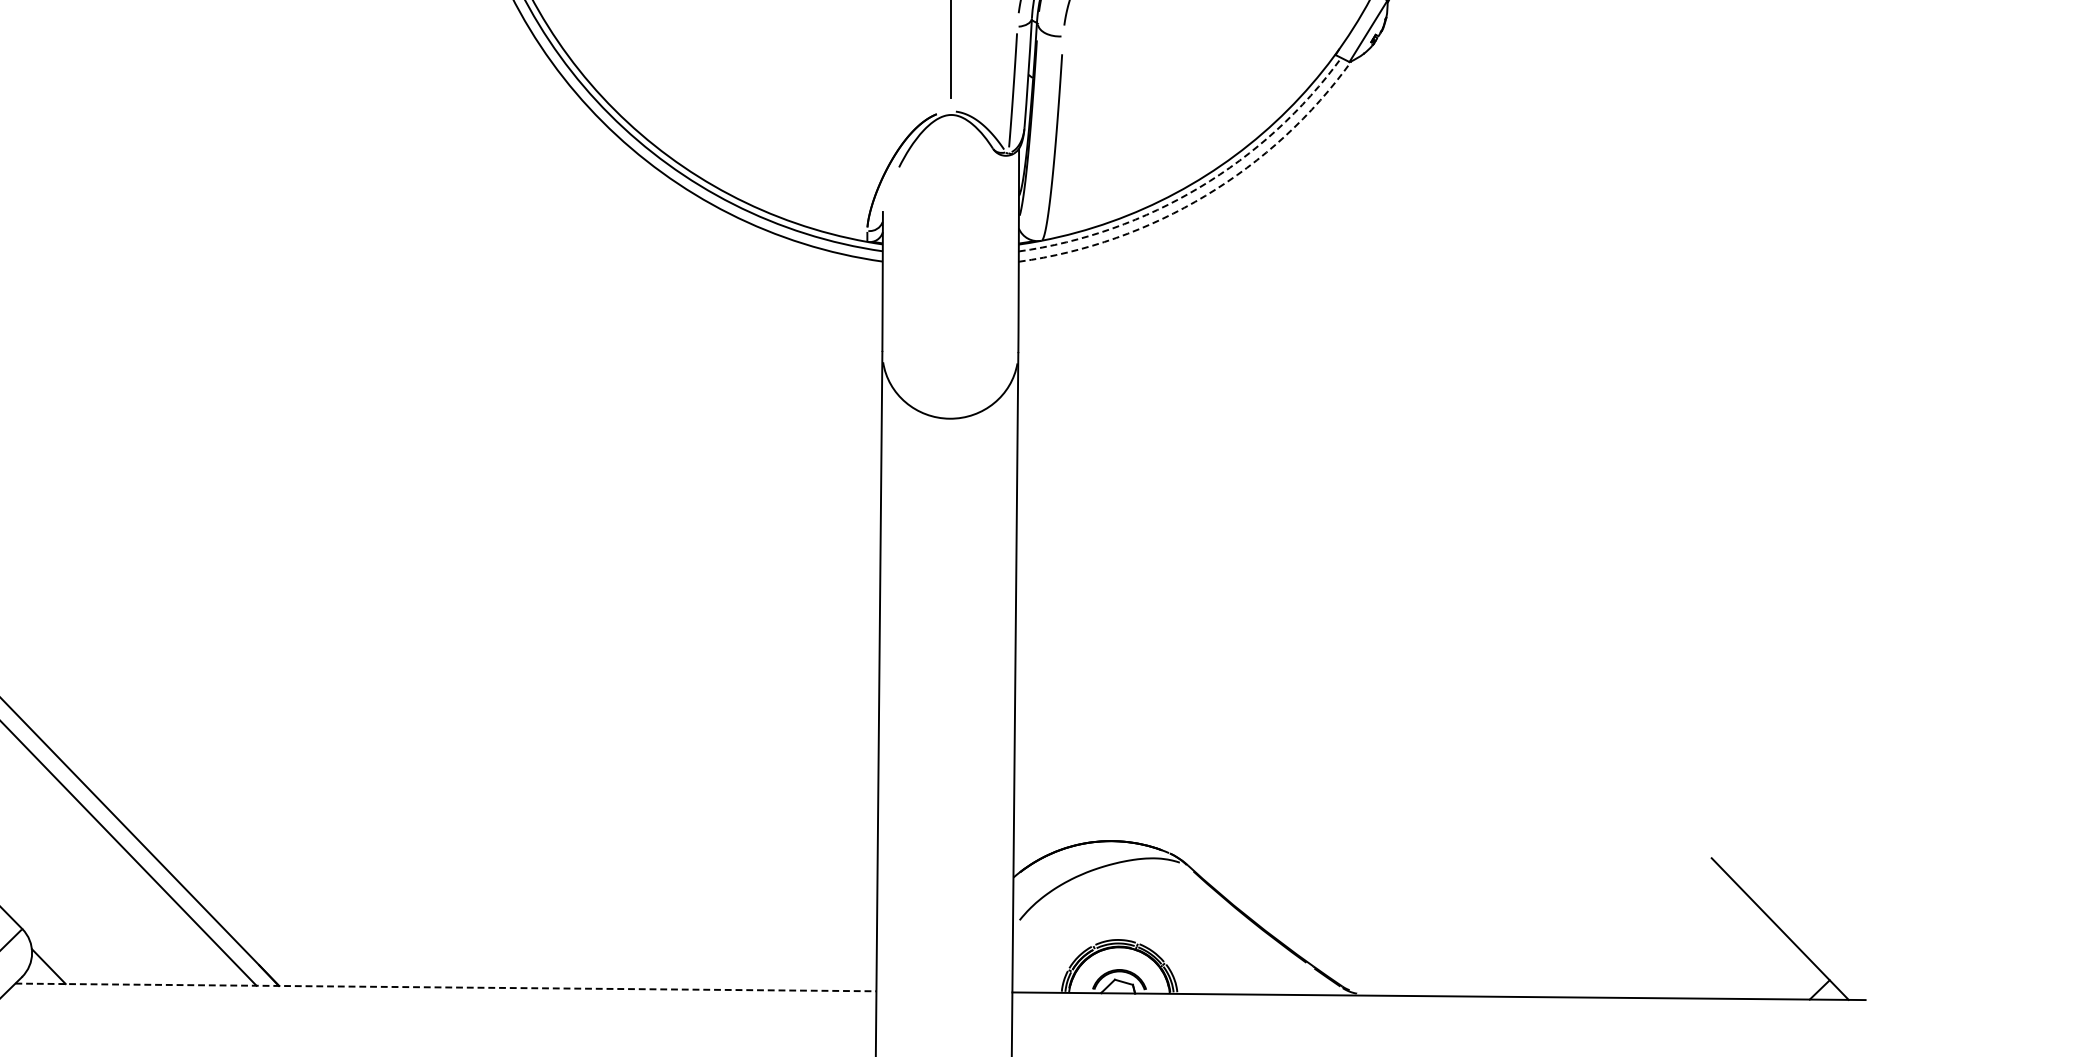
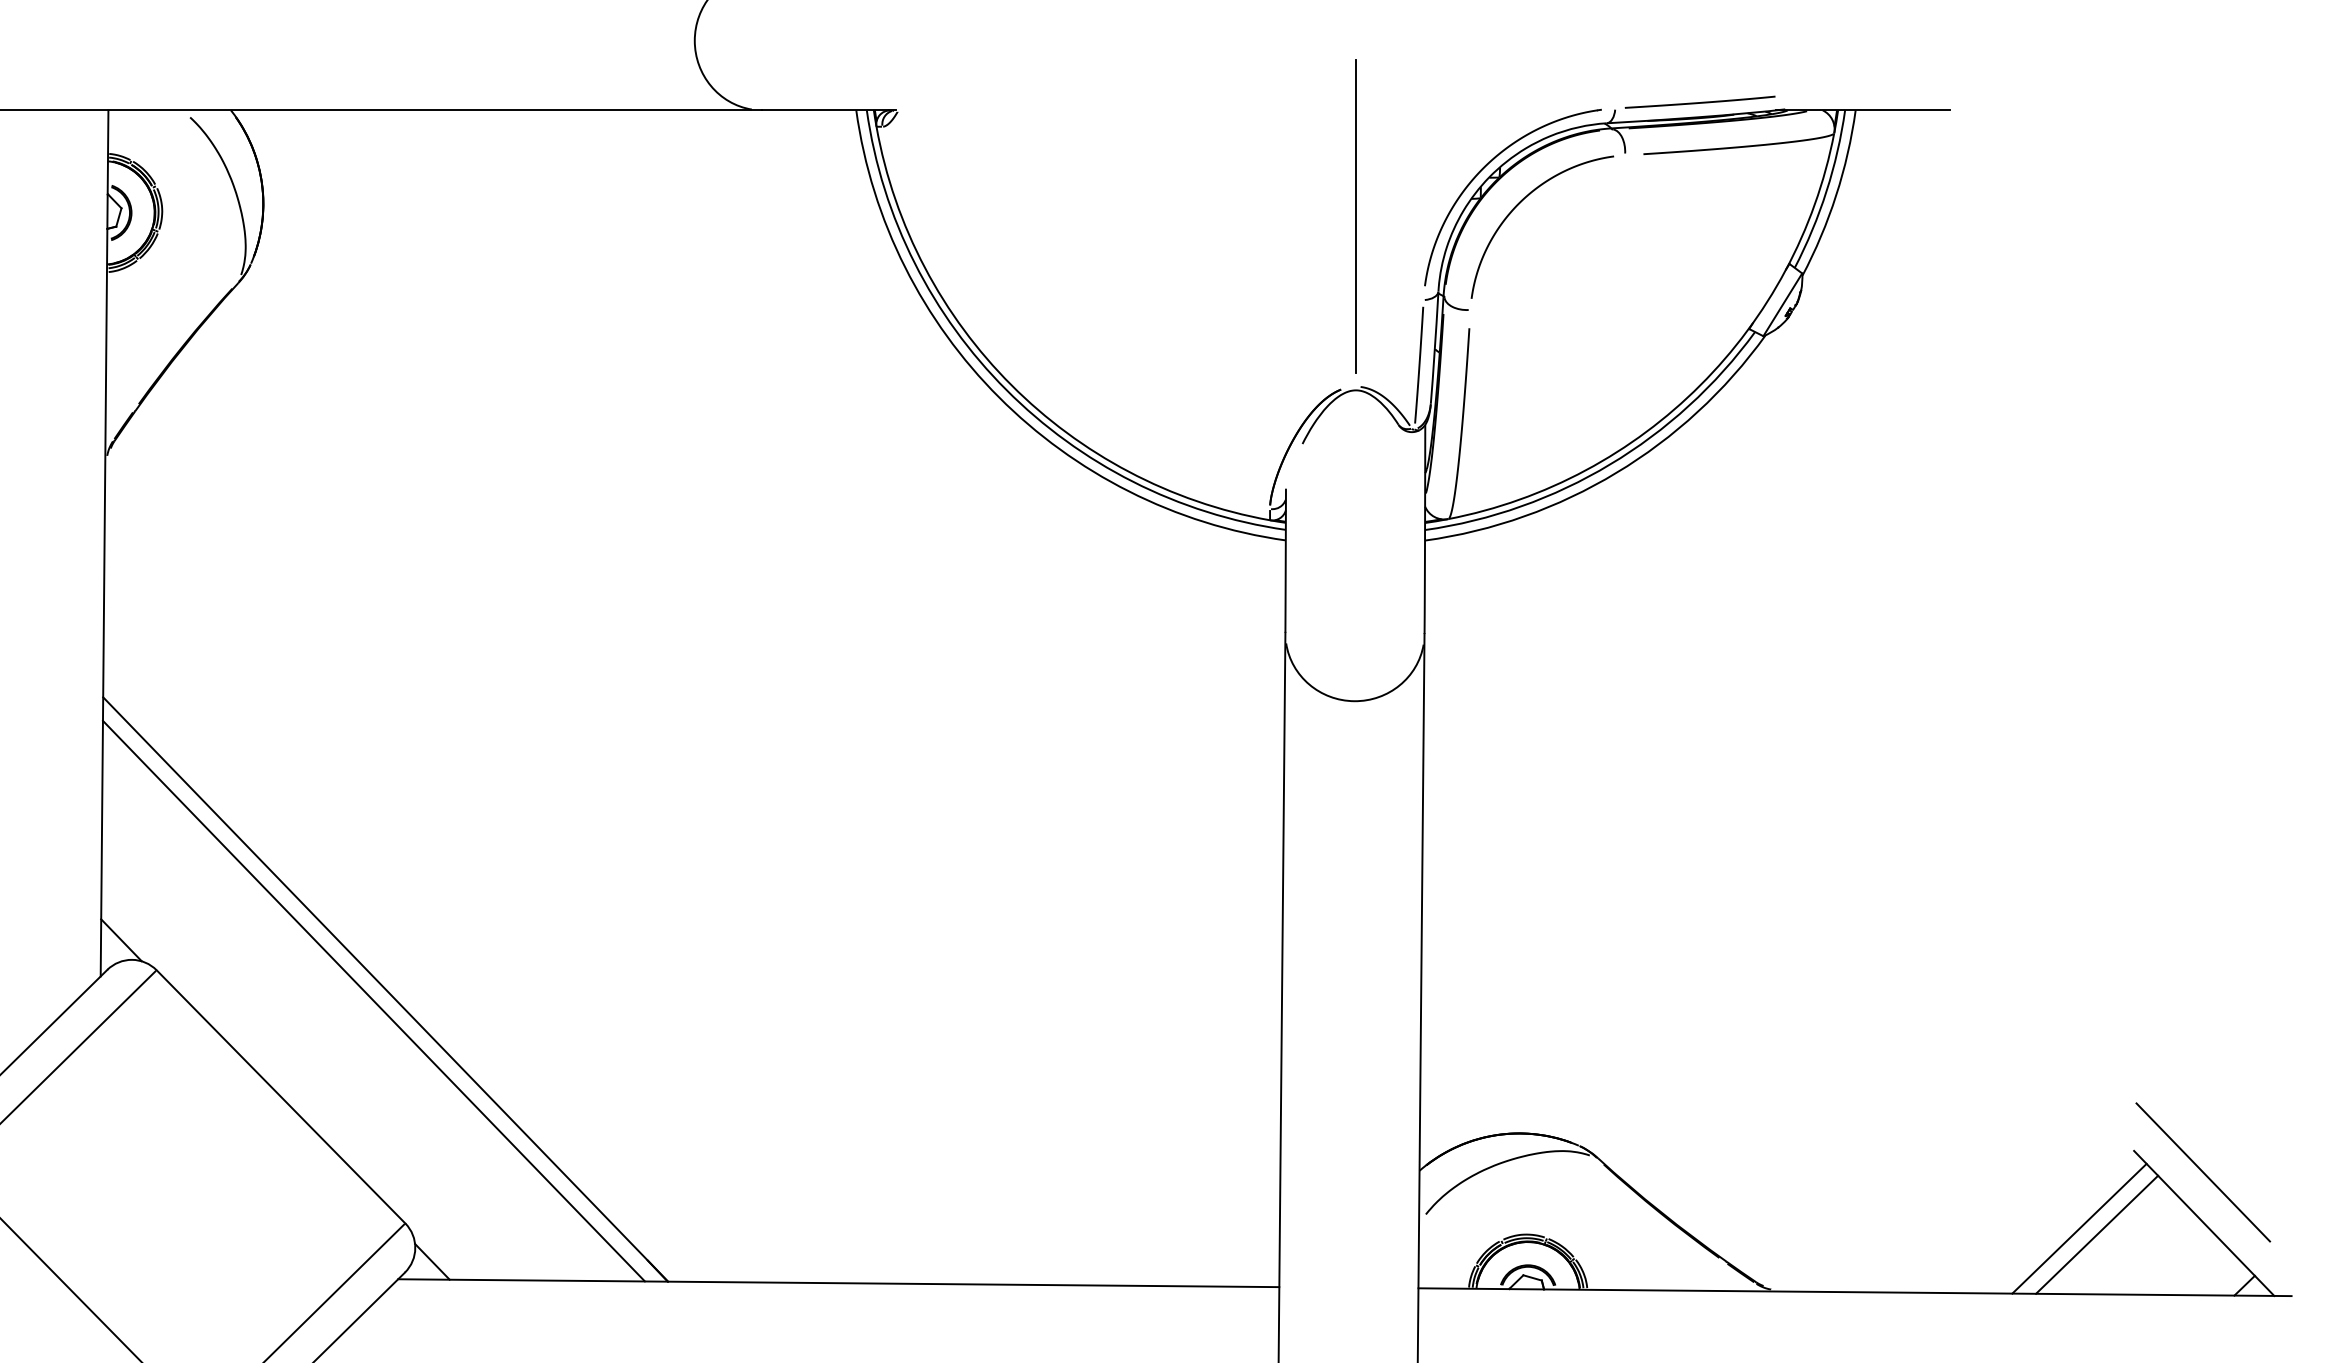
arc: (1200, 187) -> (1610, 464), dashed -> solid
arc: (1205, 195) -> (1616, 472), dashed -> solid
line: (1779, 879) -> (2203, 1172), added
line: (1658, 933) -> (2079, 1228), added
line: (1675, 939) -> (2097, 1234), added
line: (445, 987) -> (838, 1283), dashed -> solid

